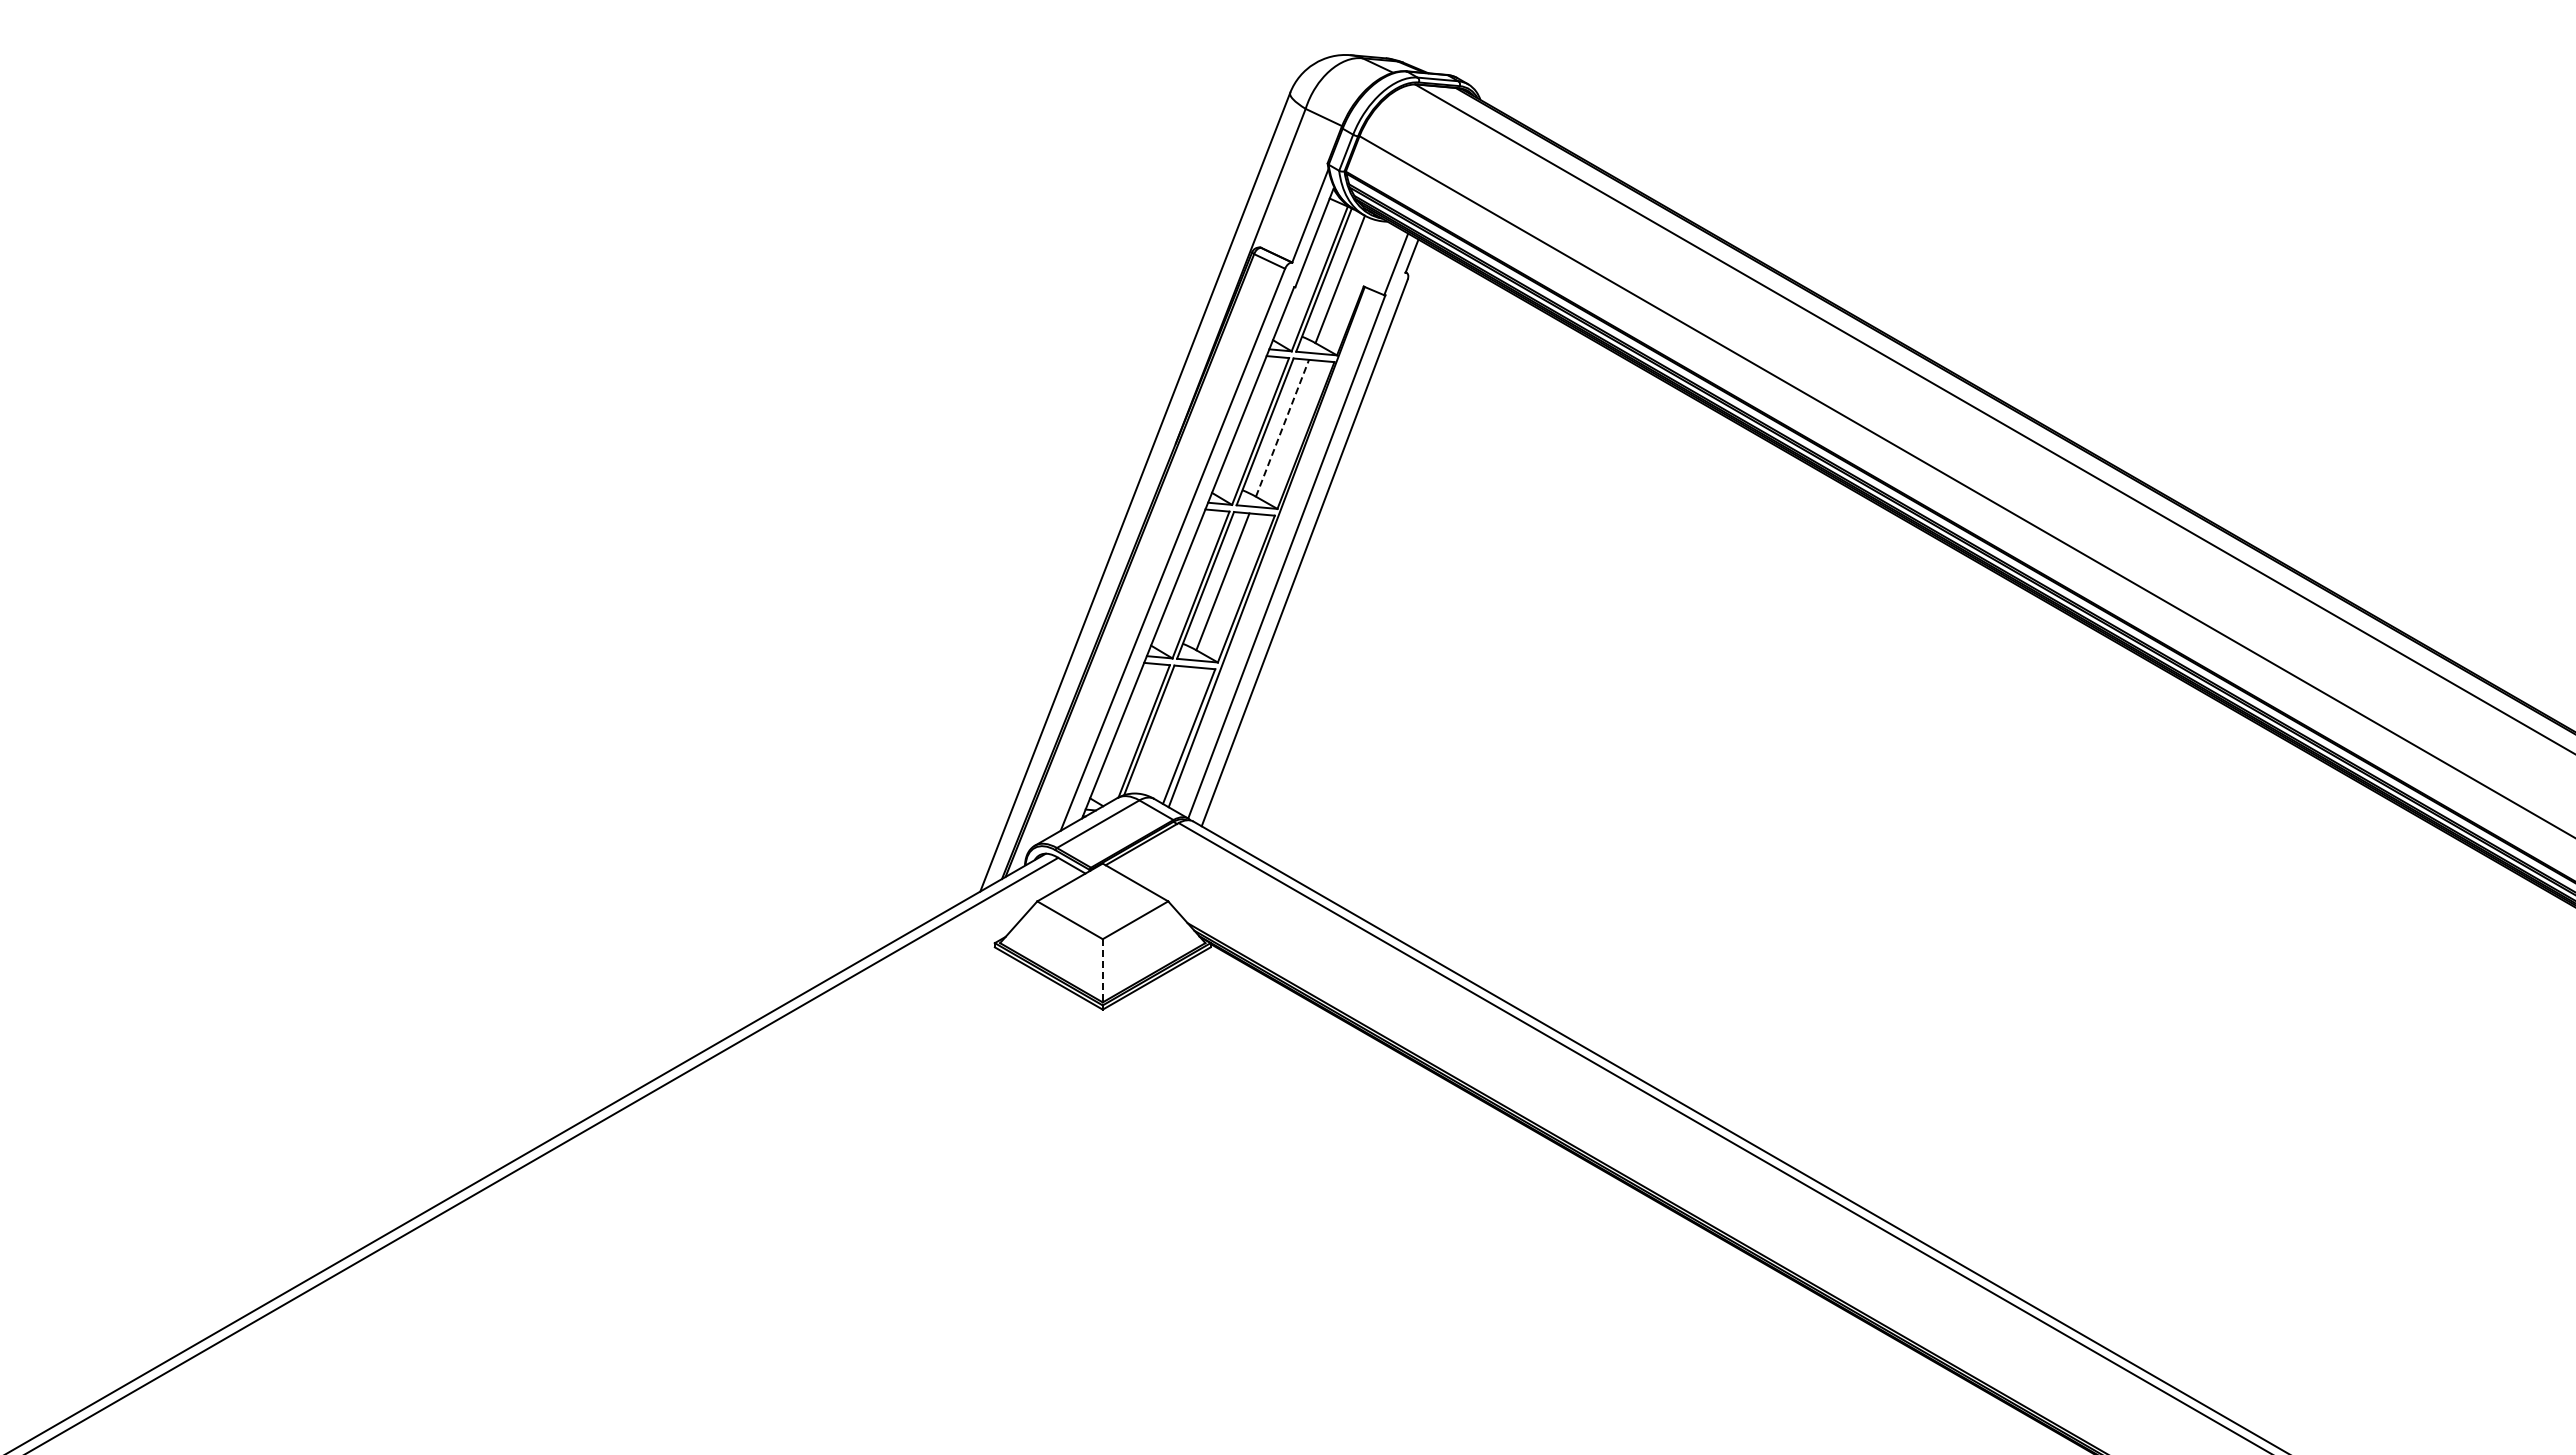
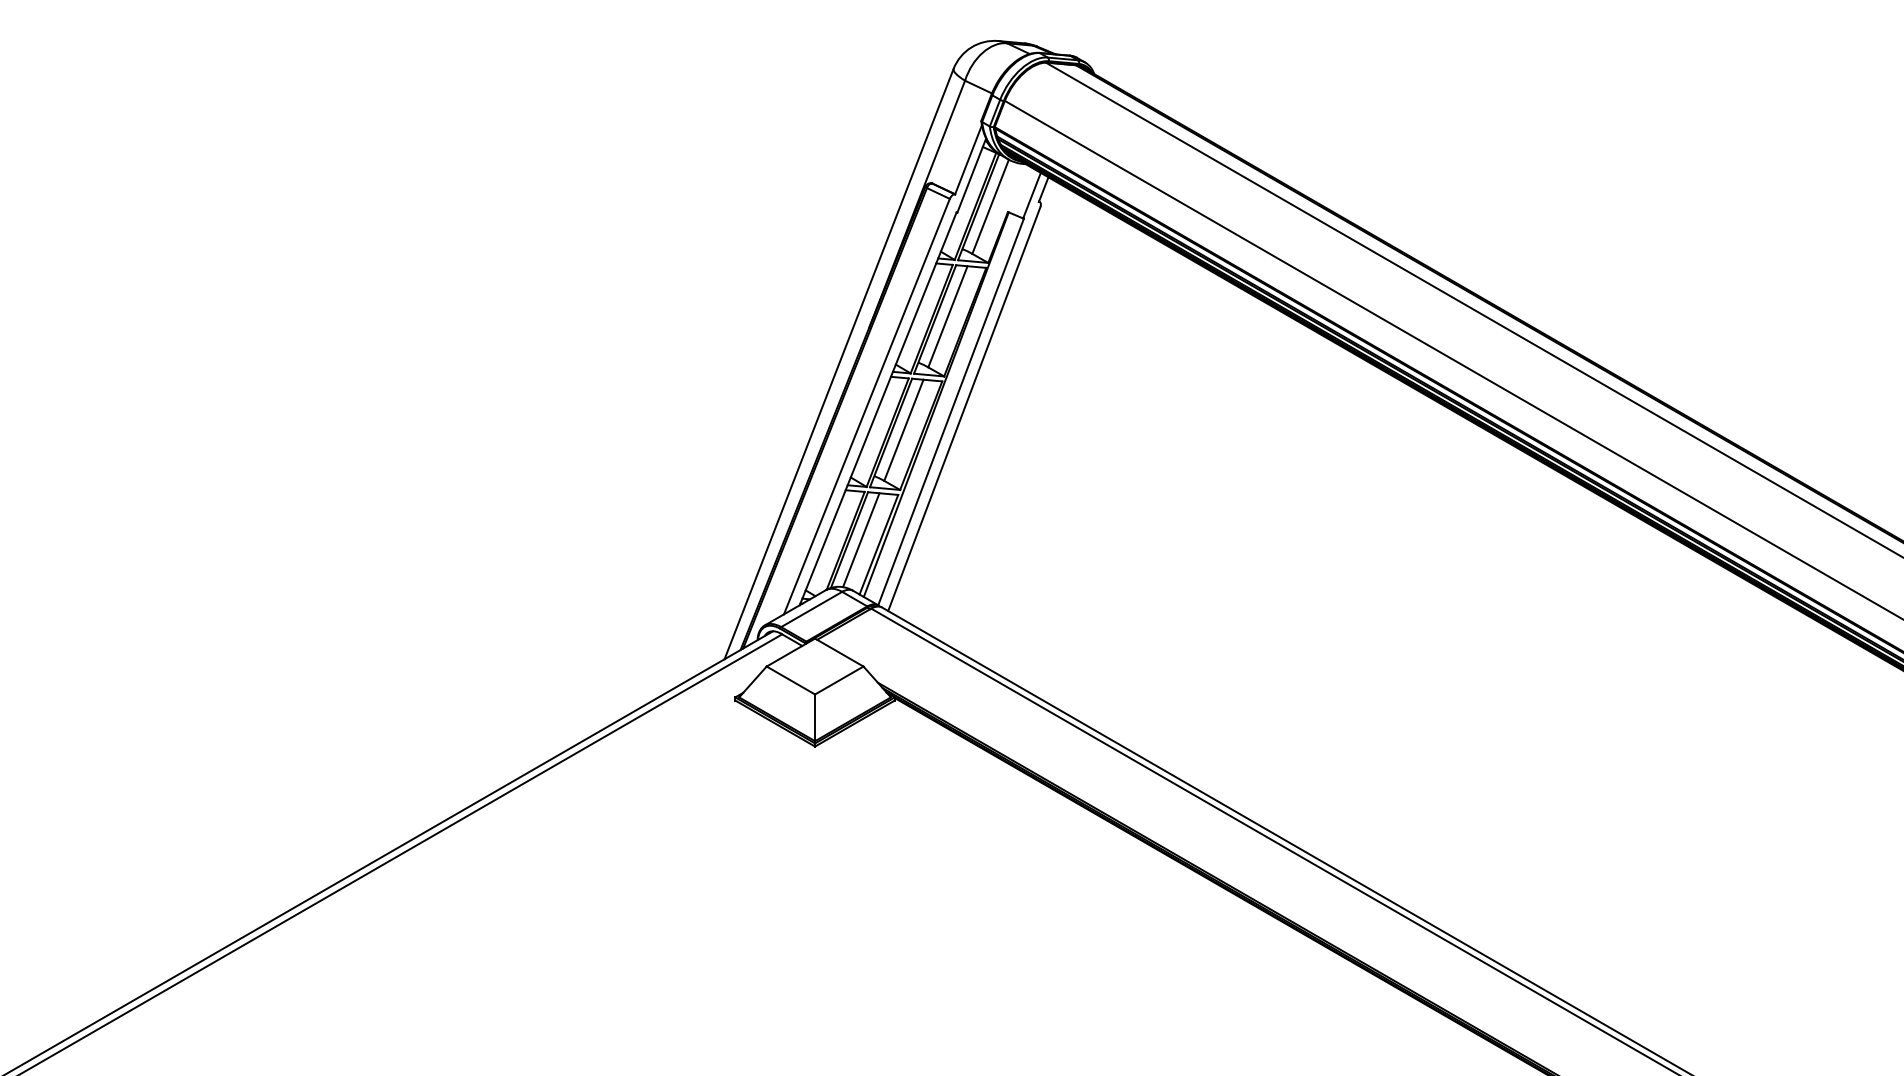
line: (1282, 427) -> (947, 316), dashed -> solid
line: (1164, 730) -> (860, 540), added
line: (1102, 970) -> (814, 717), dashed -> solid

